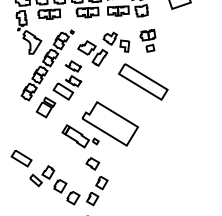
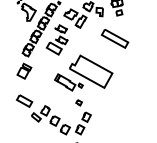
part: (143, 81) -> (115, 38), size x0.7
part: (45, 107) -> (24, 71), moved
part: (92, 163) -> (78, 102), size x0.6

